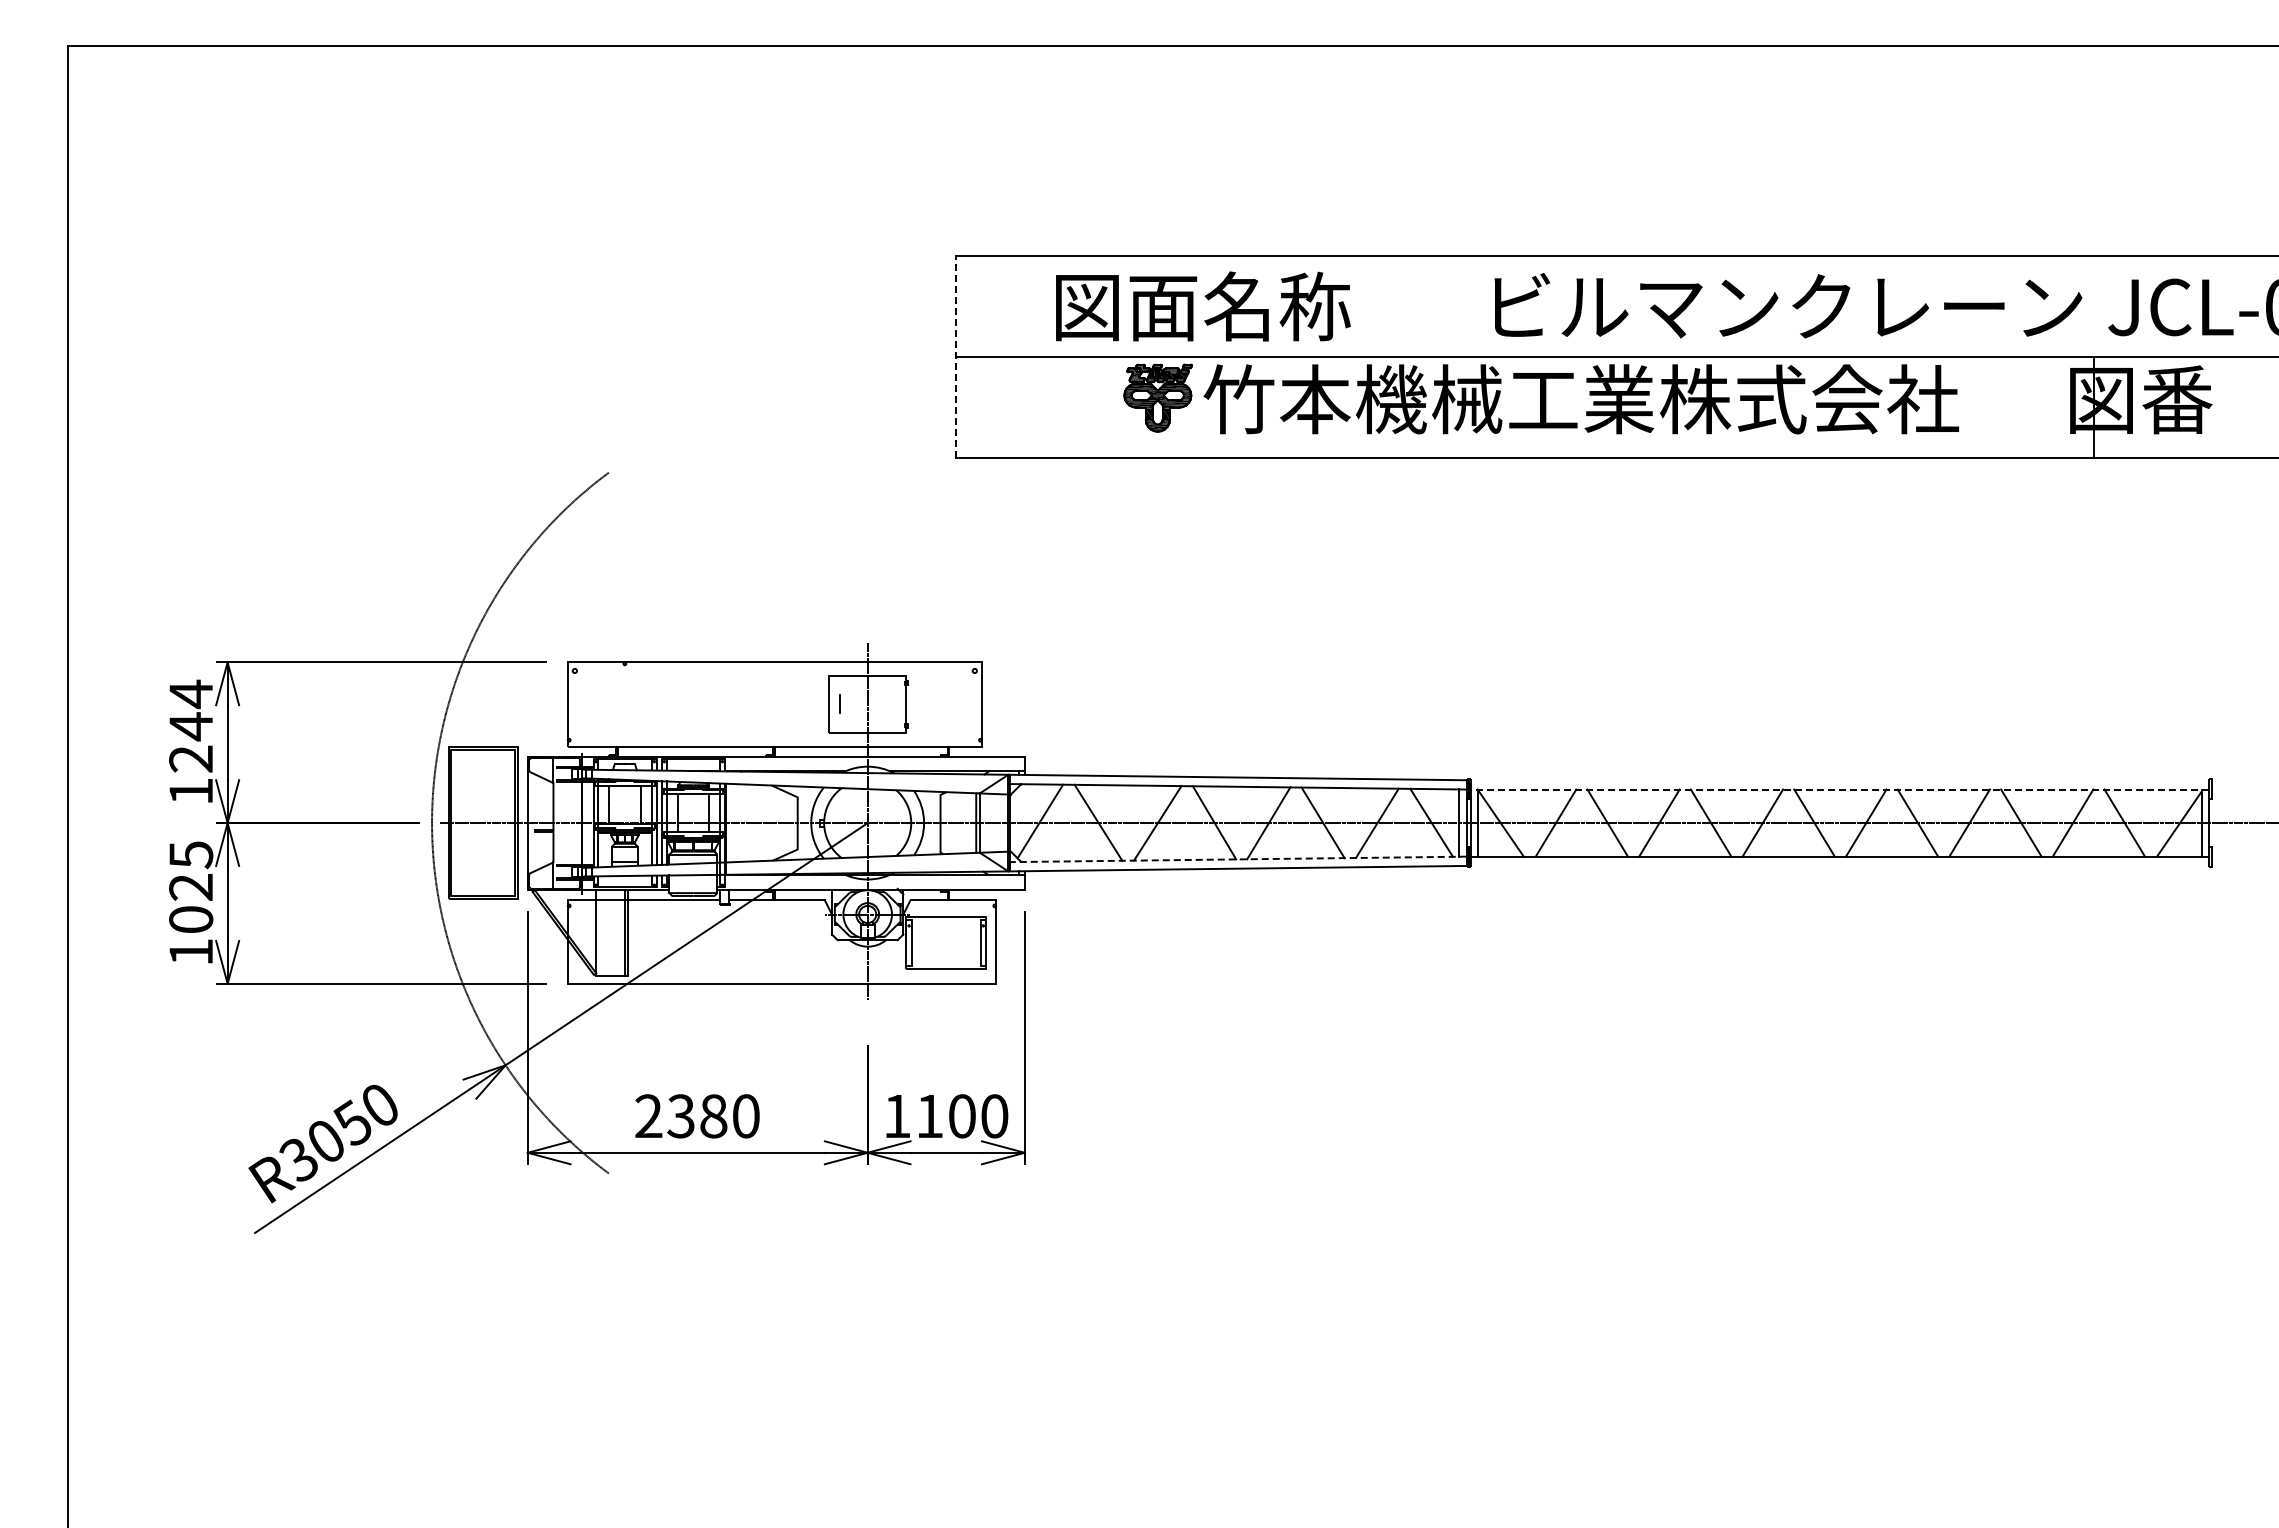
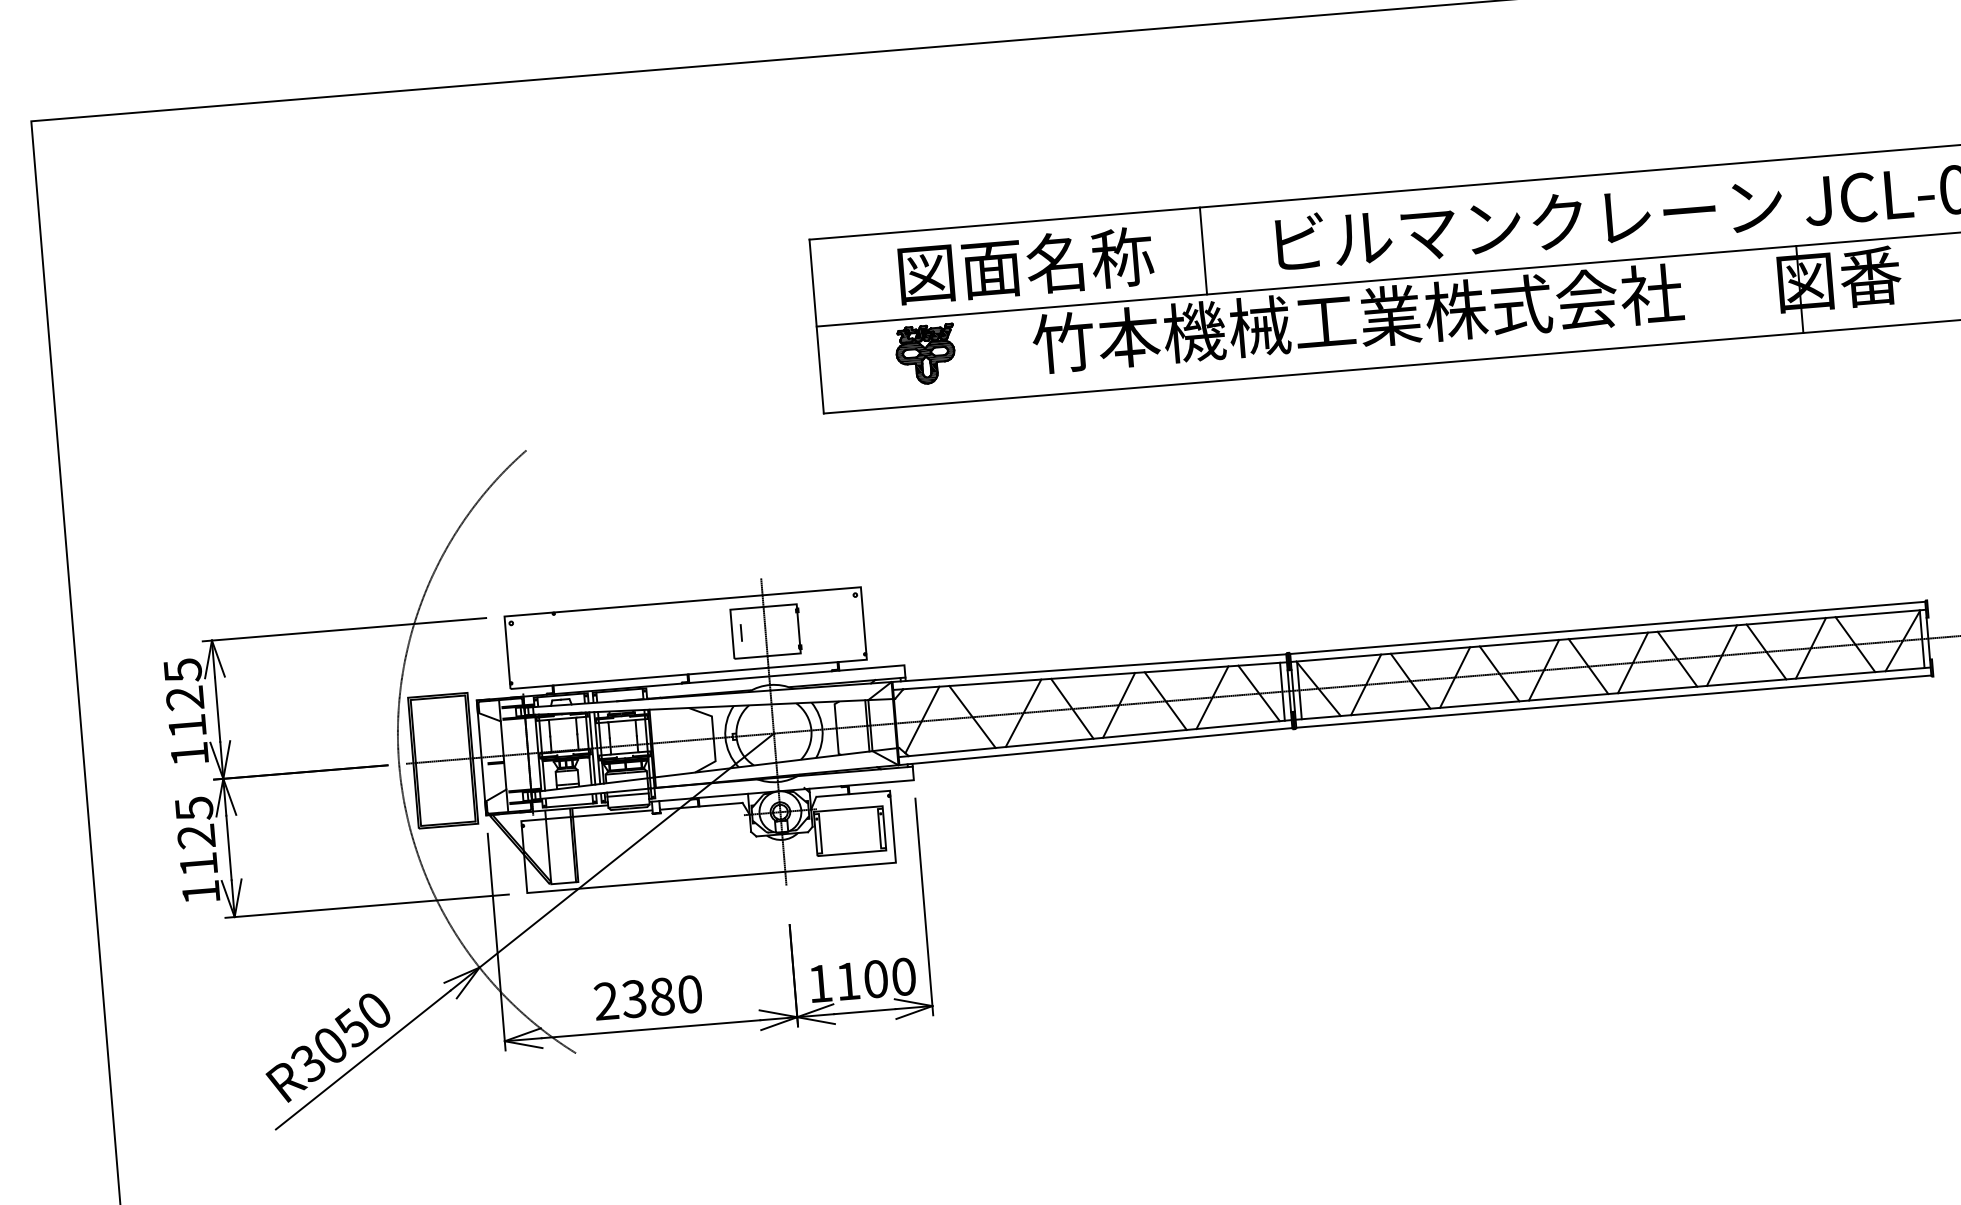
line: (1409, 306) -> (1203, 250), added
line: (955, 356) -> (816, 325), dashed -> solid
part: (1157, 397) -> (925, 354), moved
text: (191, 725) -> (185, 697), 1244 -> 1125
line: (1840, 780) -> (1607, 628), added
line: (1839, 789) -> (1607, 635), dashed -> solid
line: (1238, 859) -> (1095, 738), dashed -> solid
line: (1840, 865) -> (1613, 701), added
line: (693, 880) -> (628, 795), added
text: (191, 919) -> (199, 864), 1025 -> 1125

